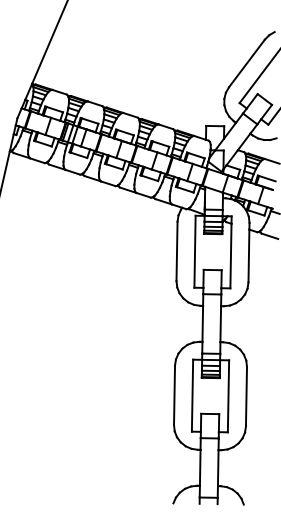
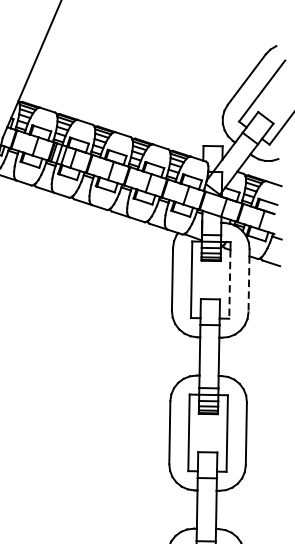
line: (230, 256) -> (229, 284), solid -> dashed
line: (248, 256) -> (248, 284), solid -> dashed

